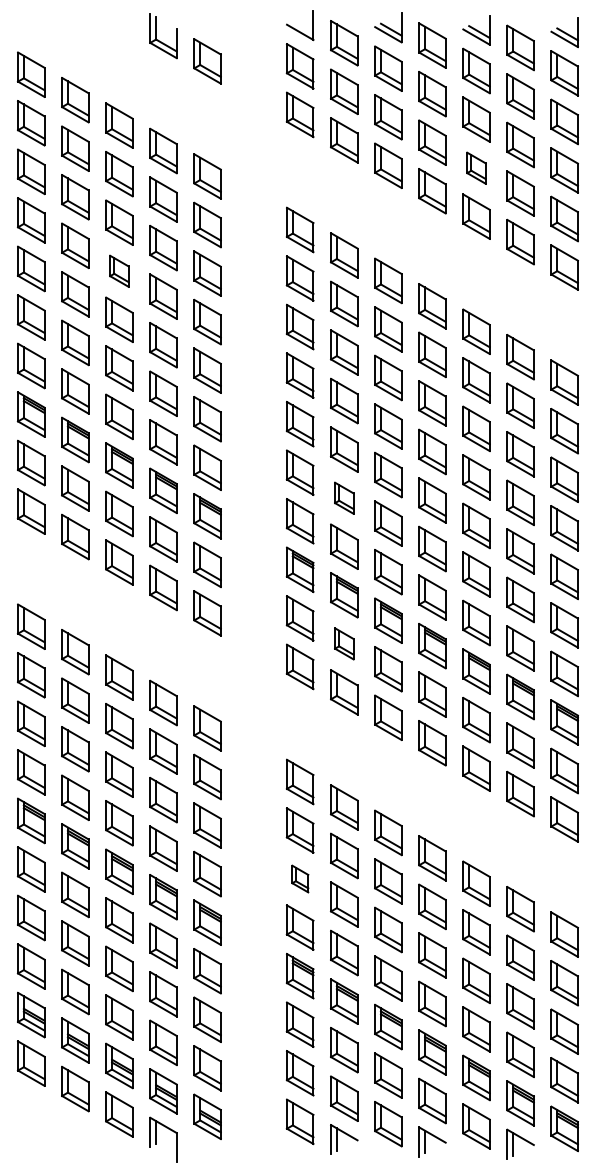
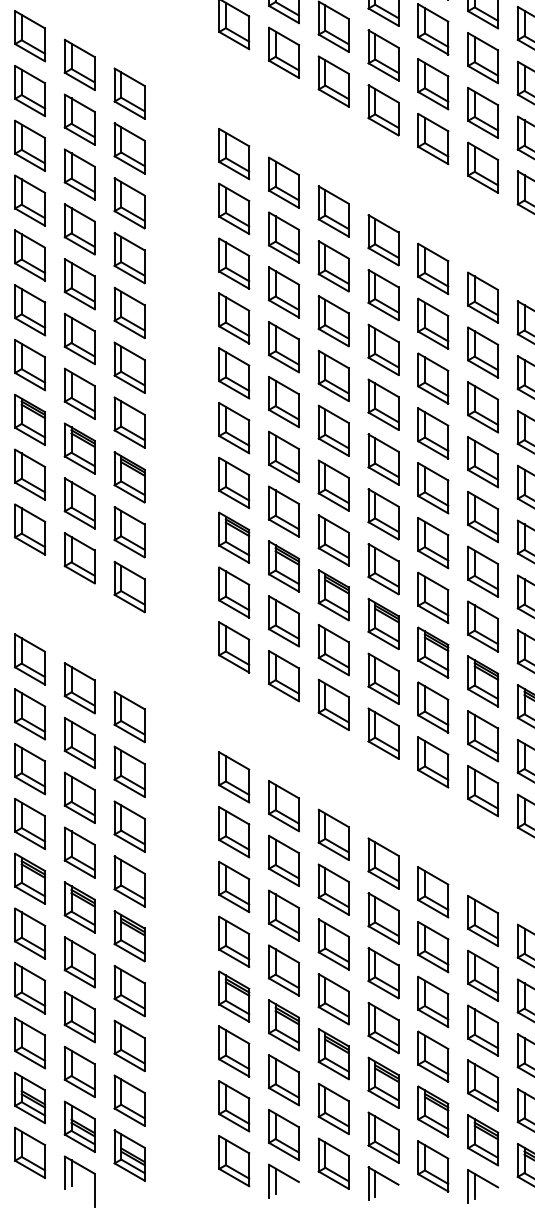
part: (476, 168) -> (433, 84), size x1.43
part: (119, 271) -> (30, 200), size x1.43
part: (344, 498) -> (284, 457), size x1.43
part: (344, 643) -> (284, 621), size x1.43
part: (300, 878) -> (234, 886), size x1.67

